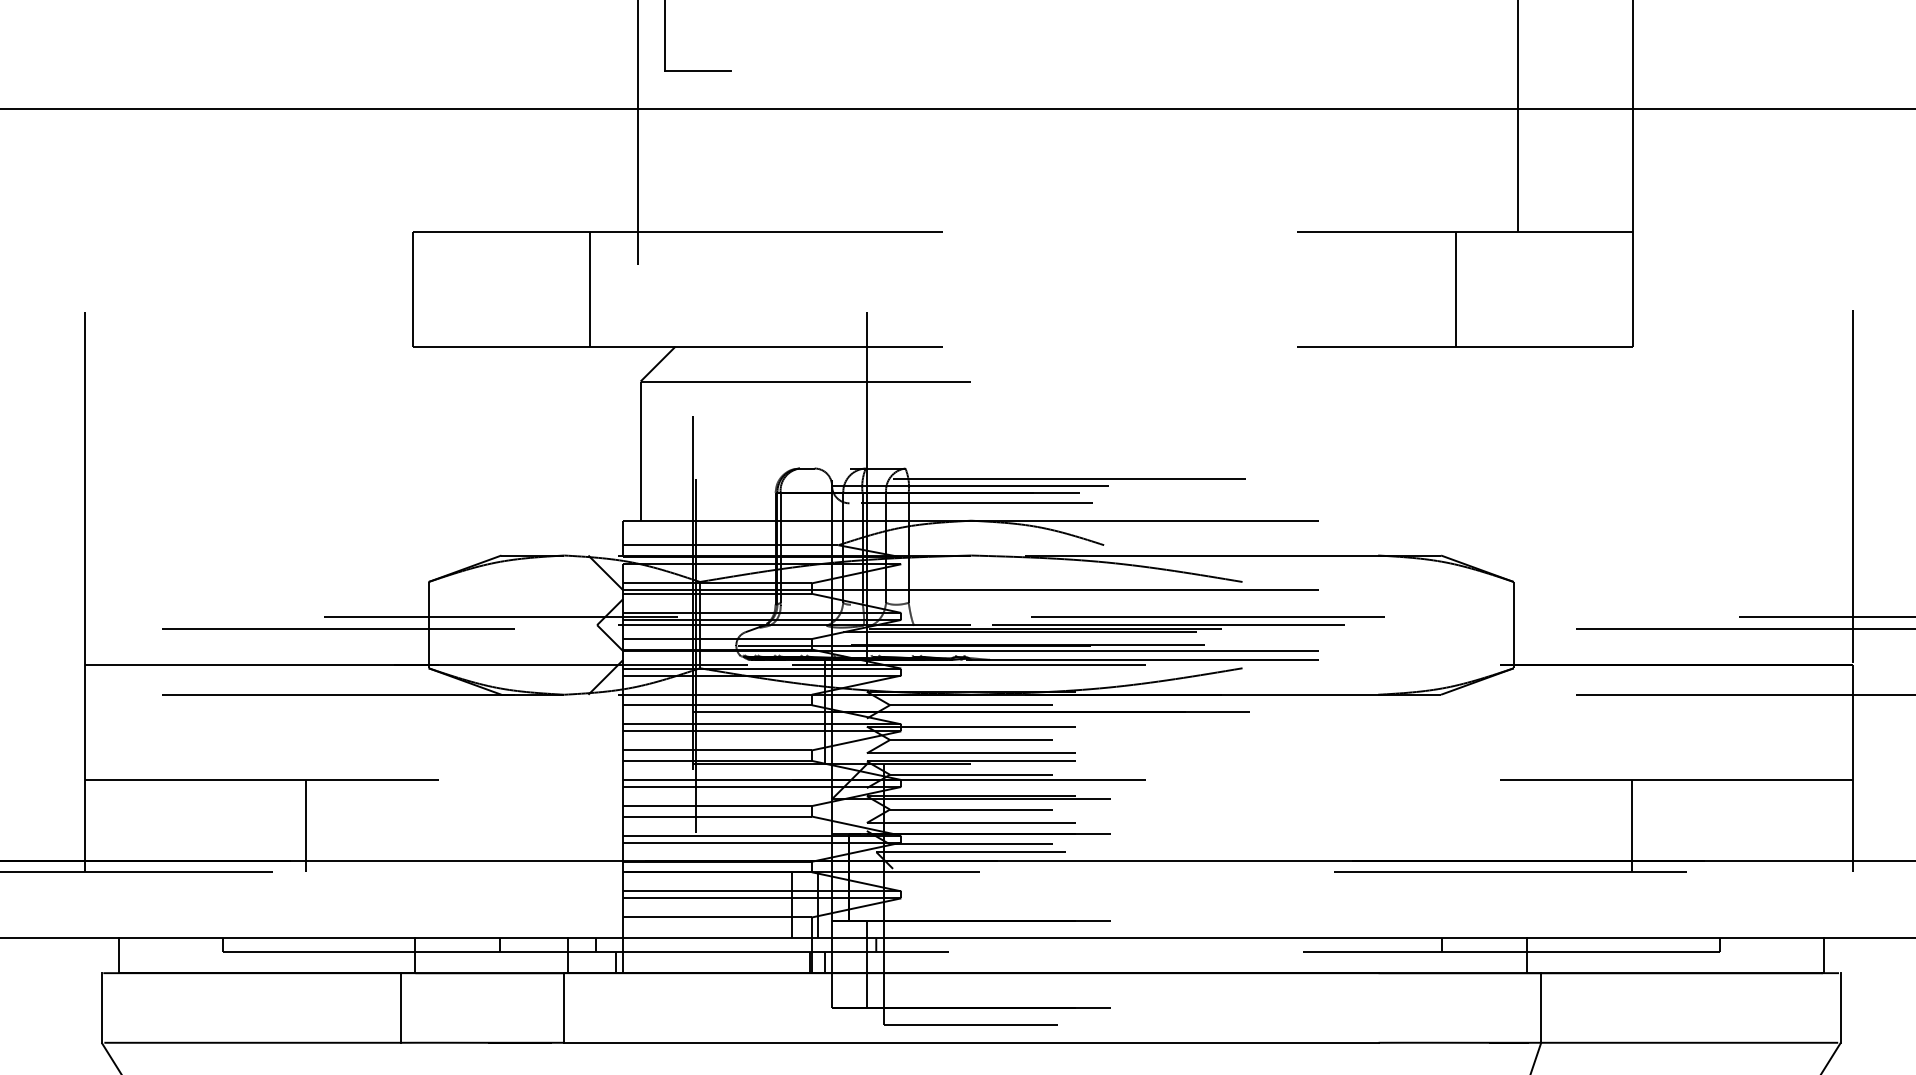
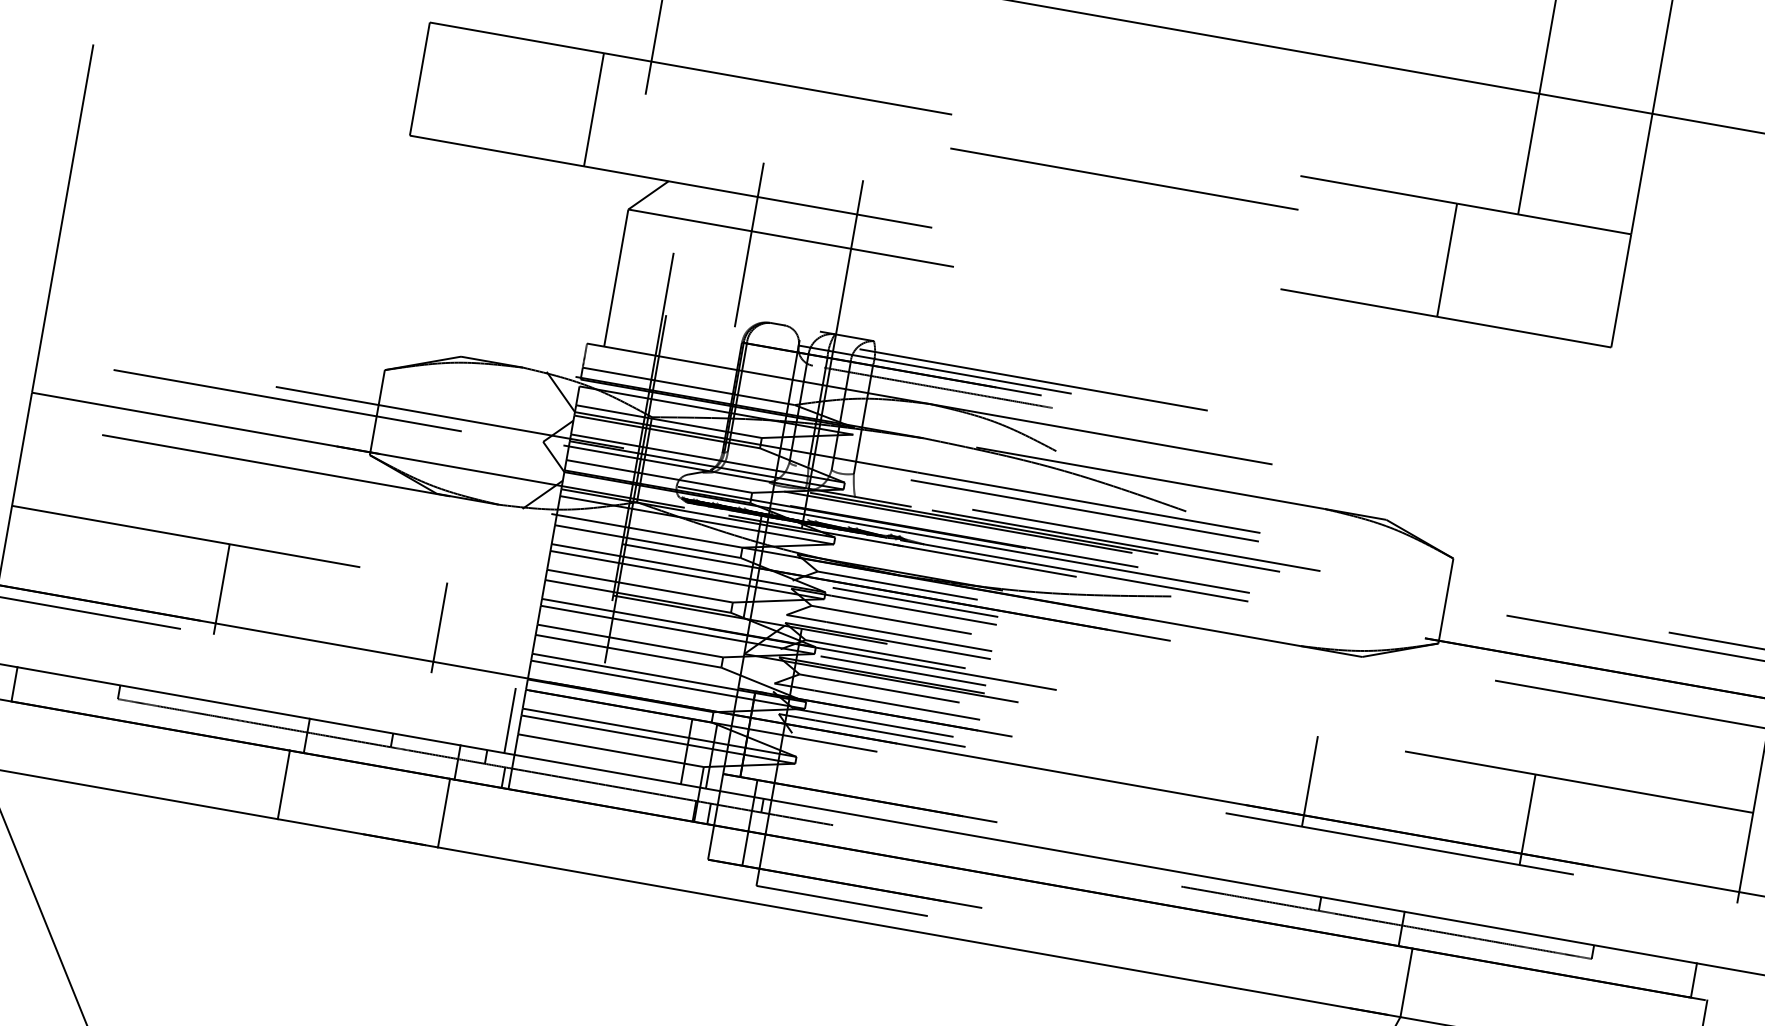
line: (1123, 264) -> (1124, 178), added
line: (765, 394) -> (749, 243), added
line: (1142, 598) -> (1084, 510), added
line: (991, 718) -> (915, 602), added
line: (991, 788) -> (903, 671), added
line: (527, 826) -> (439, 628), added
line: (1411, 826) -> (1310, 781), added
line: (612, 905) -> (509, 720), added

